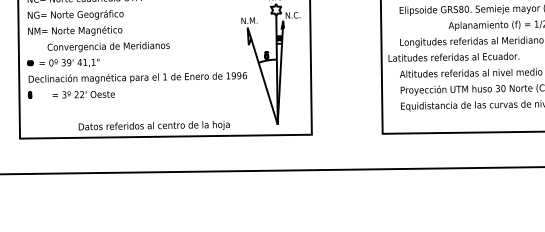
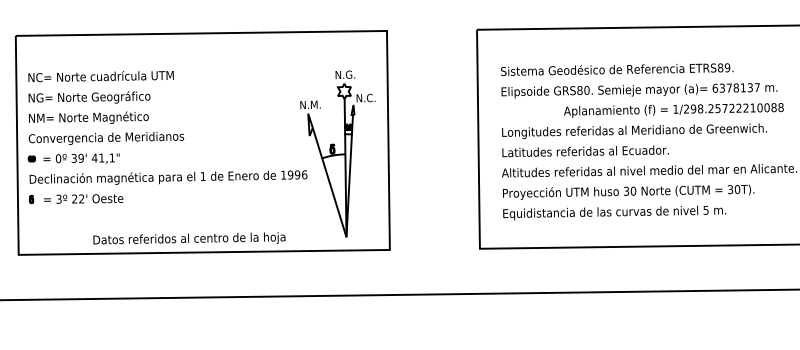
text: (108, 47) -> (106, 138), moved
text: (453, 57) -> (585, 151), moved
text: (83, 94) -> (83, 198), moved

